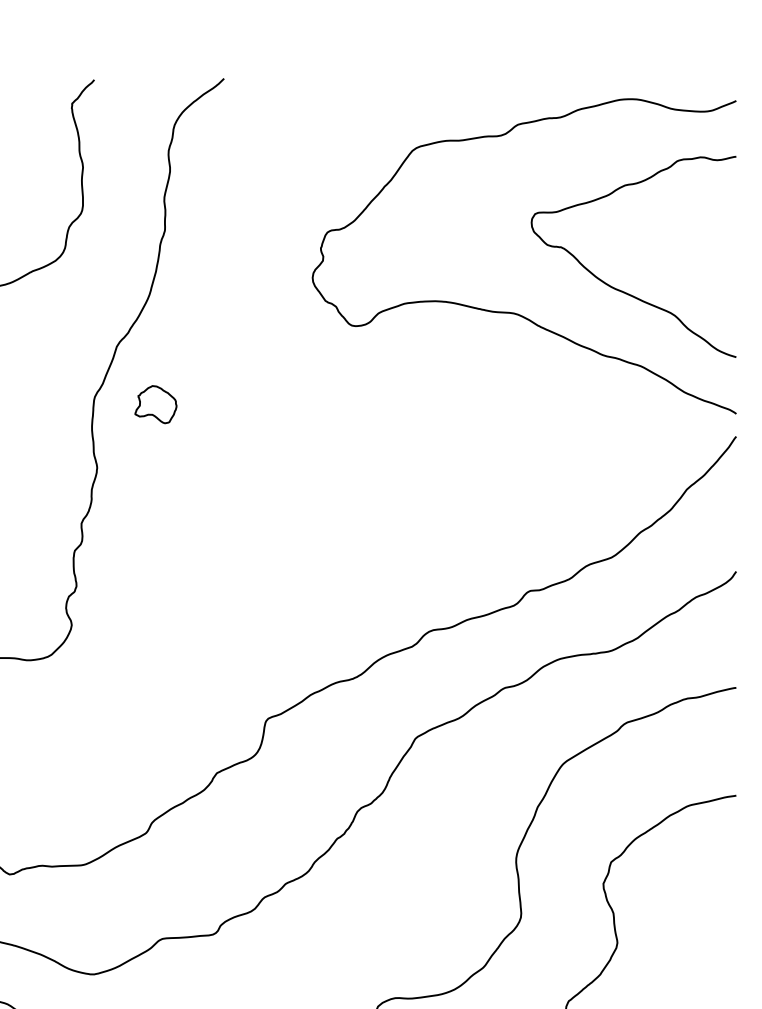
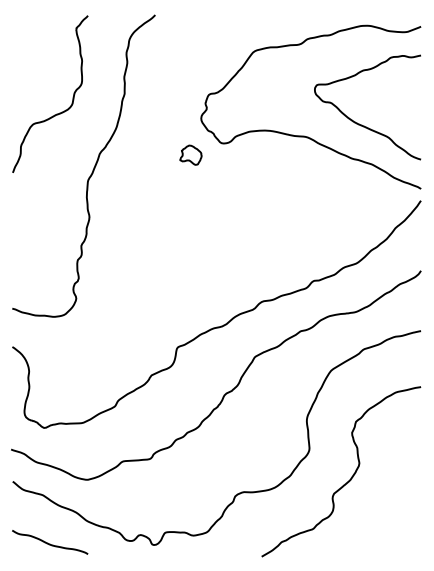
part: (155, 403) -> (190, 154), moved

